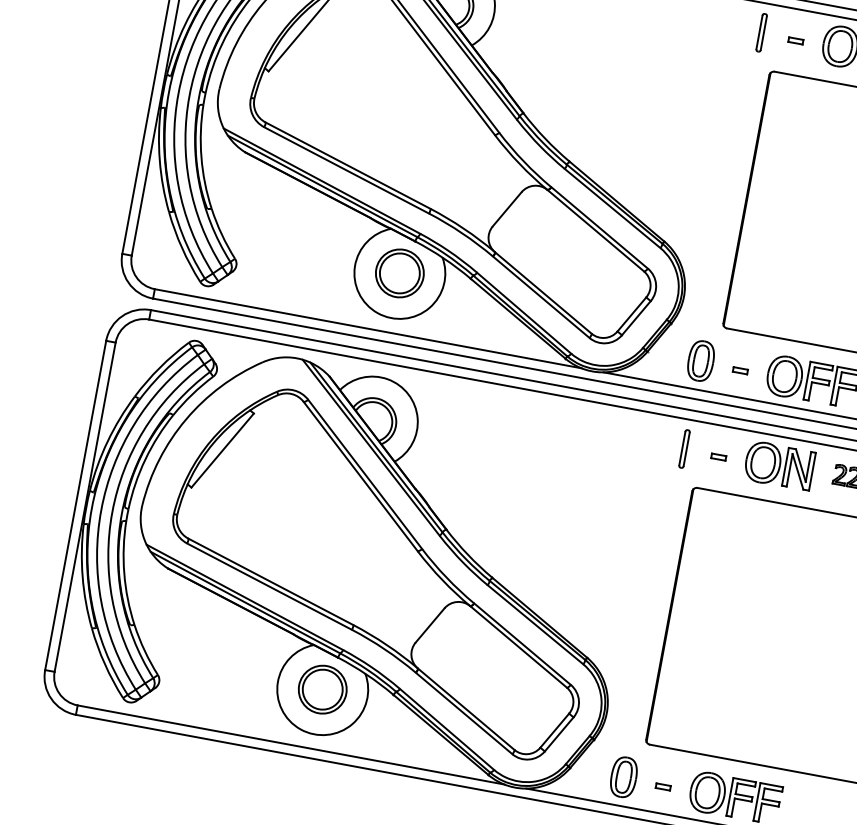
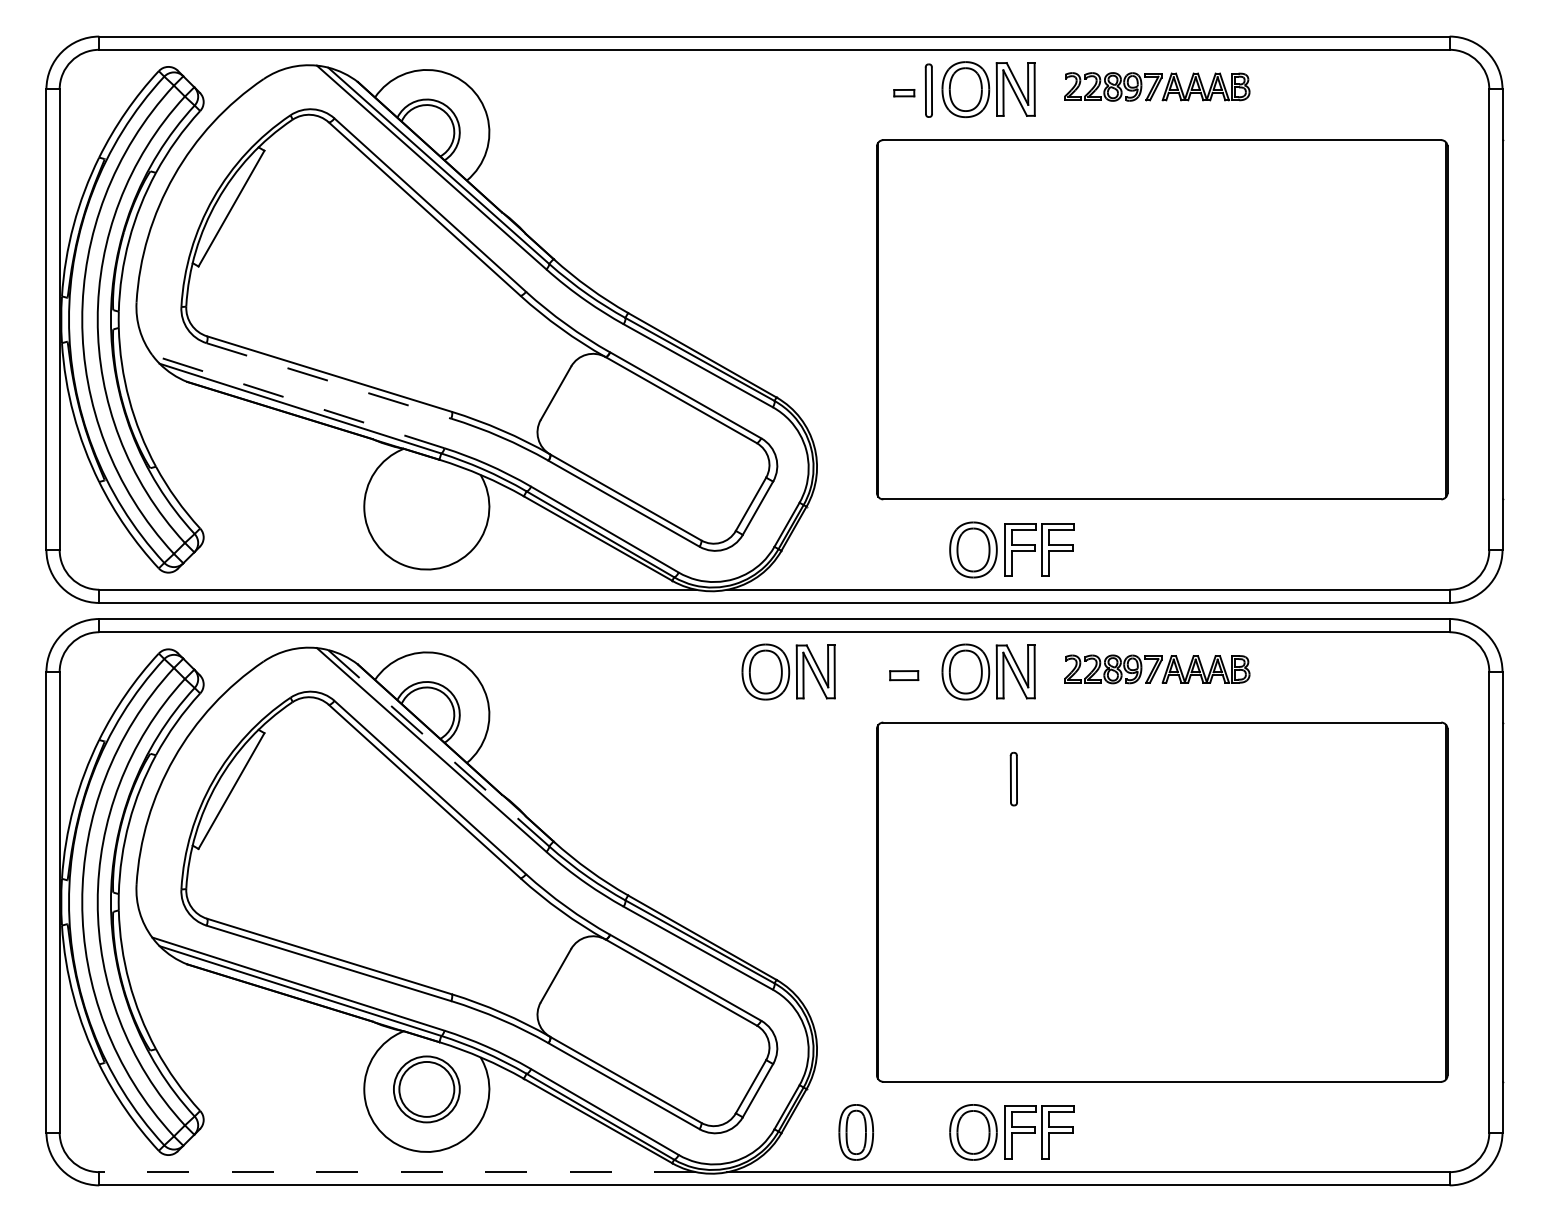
part: (761, 32) -> (928, 90), moved
line: (347, 170) -> (329, 380), solid -> dashed
line: (321, 180) -> (297, 401), solid -> dashed
part: (399, 273) -> (426, 506), removed
part: (700, 360) -> (855, 549), removed
part: (740, 370) -> (911, 553), removed
part: (636, 438) -> (788, 671), added
line: (376, 447) -> (438, 748), solid -> dashed
part: (684, 449) -> (1013, 779), moved
part: (718, 457) -> (904, 675), size x1.4
line: (290, 745) -> (397, 1172), solid -> dashed
part: (662, 786) -> (911, 1135), removed

